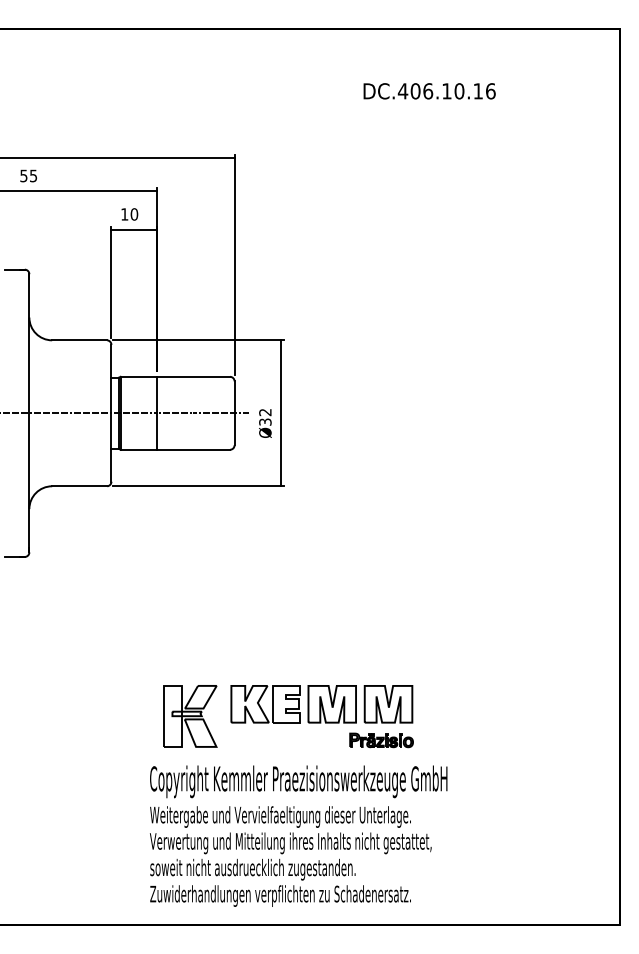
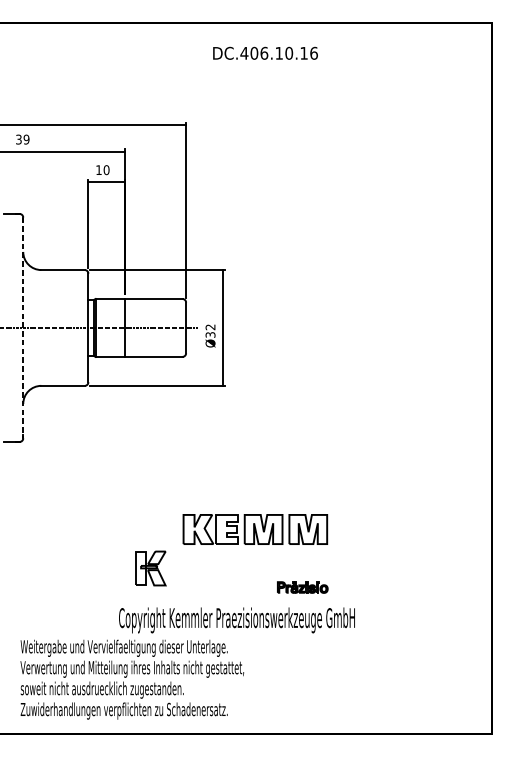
text: (429, 91) -> (265, 53), moved
text: (28, 175) -> (22, 139), 55 -> 39
line: (29, 413) -> (23, 328), solid -> dashed
part: (321, 704) -> (255, 529), moved
part: (190, 716) -> (151, 568), size x0.7
text: (290, 856) -> (132, 679), moved

